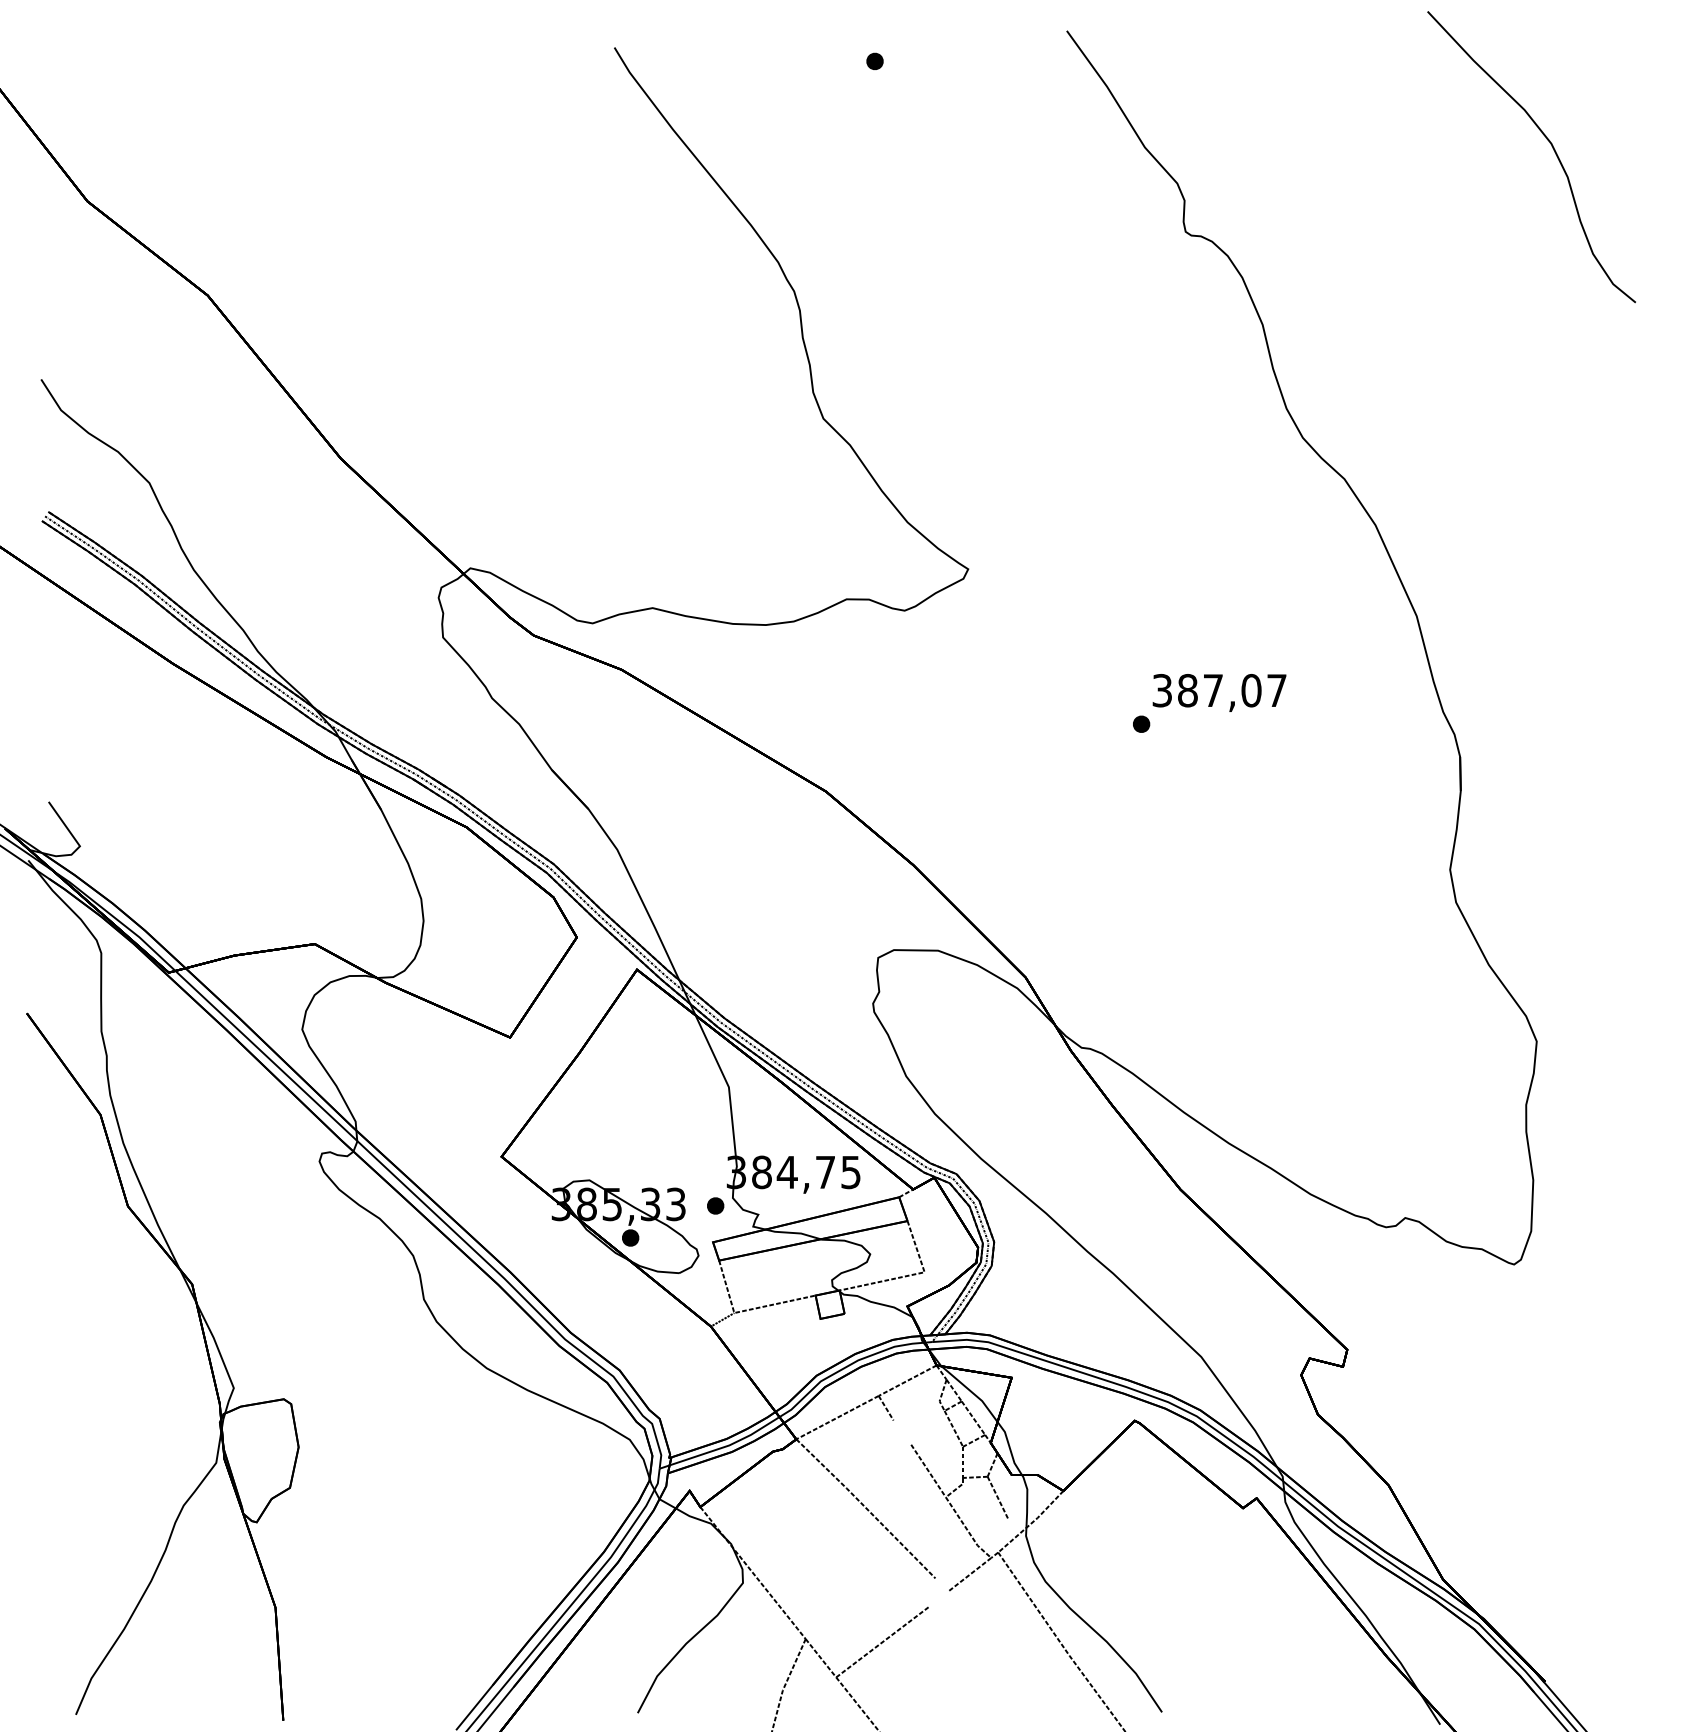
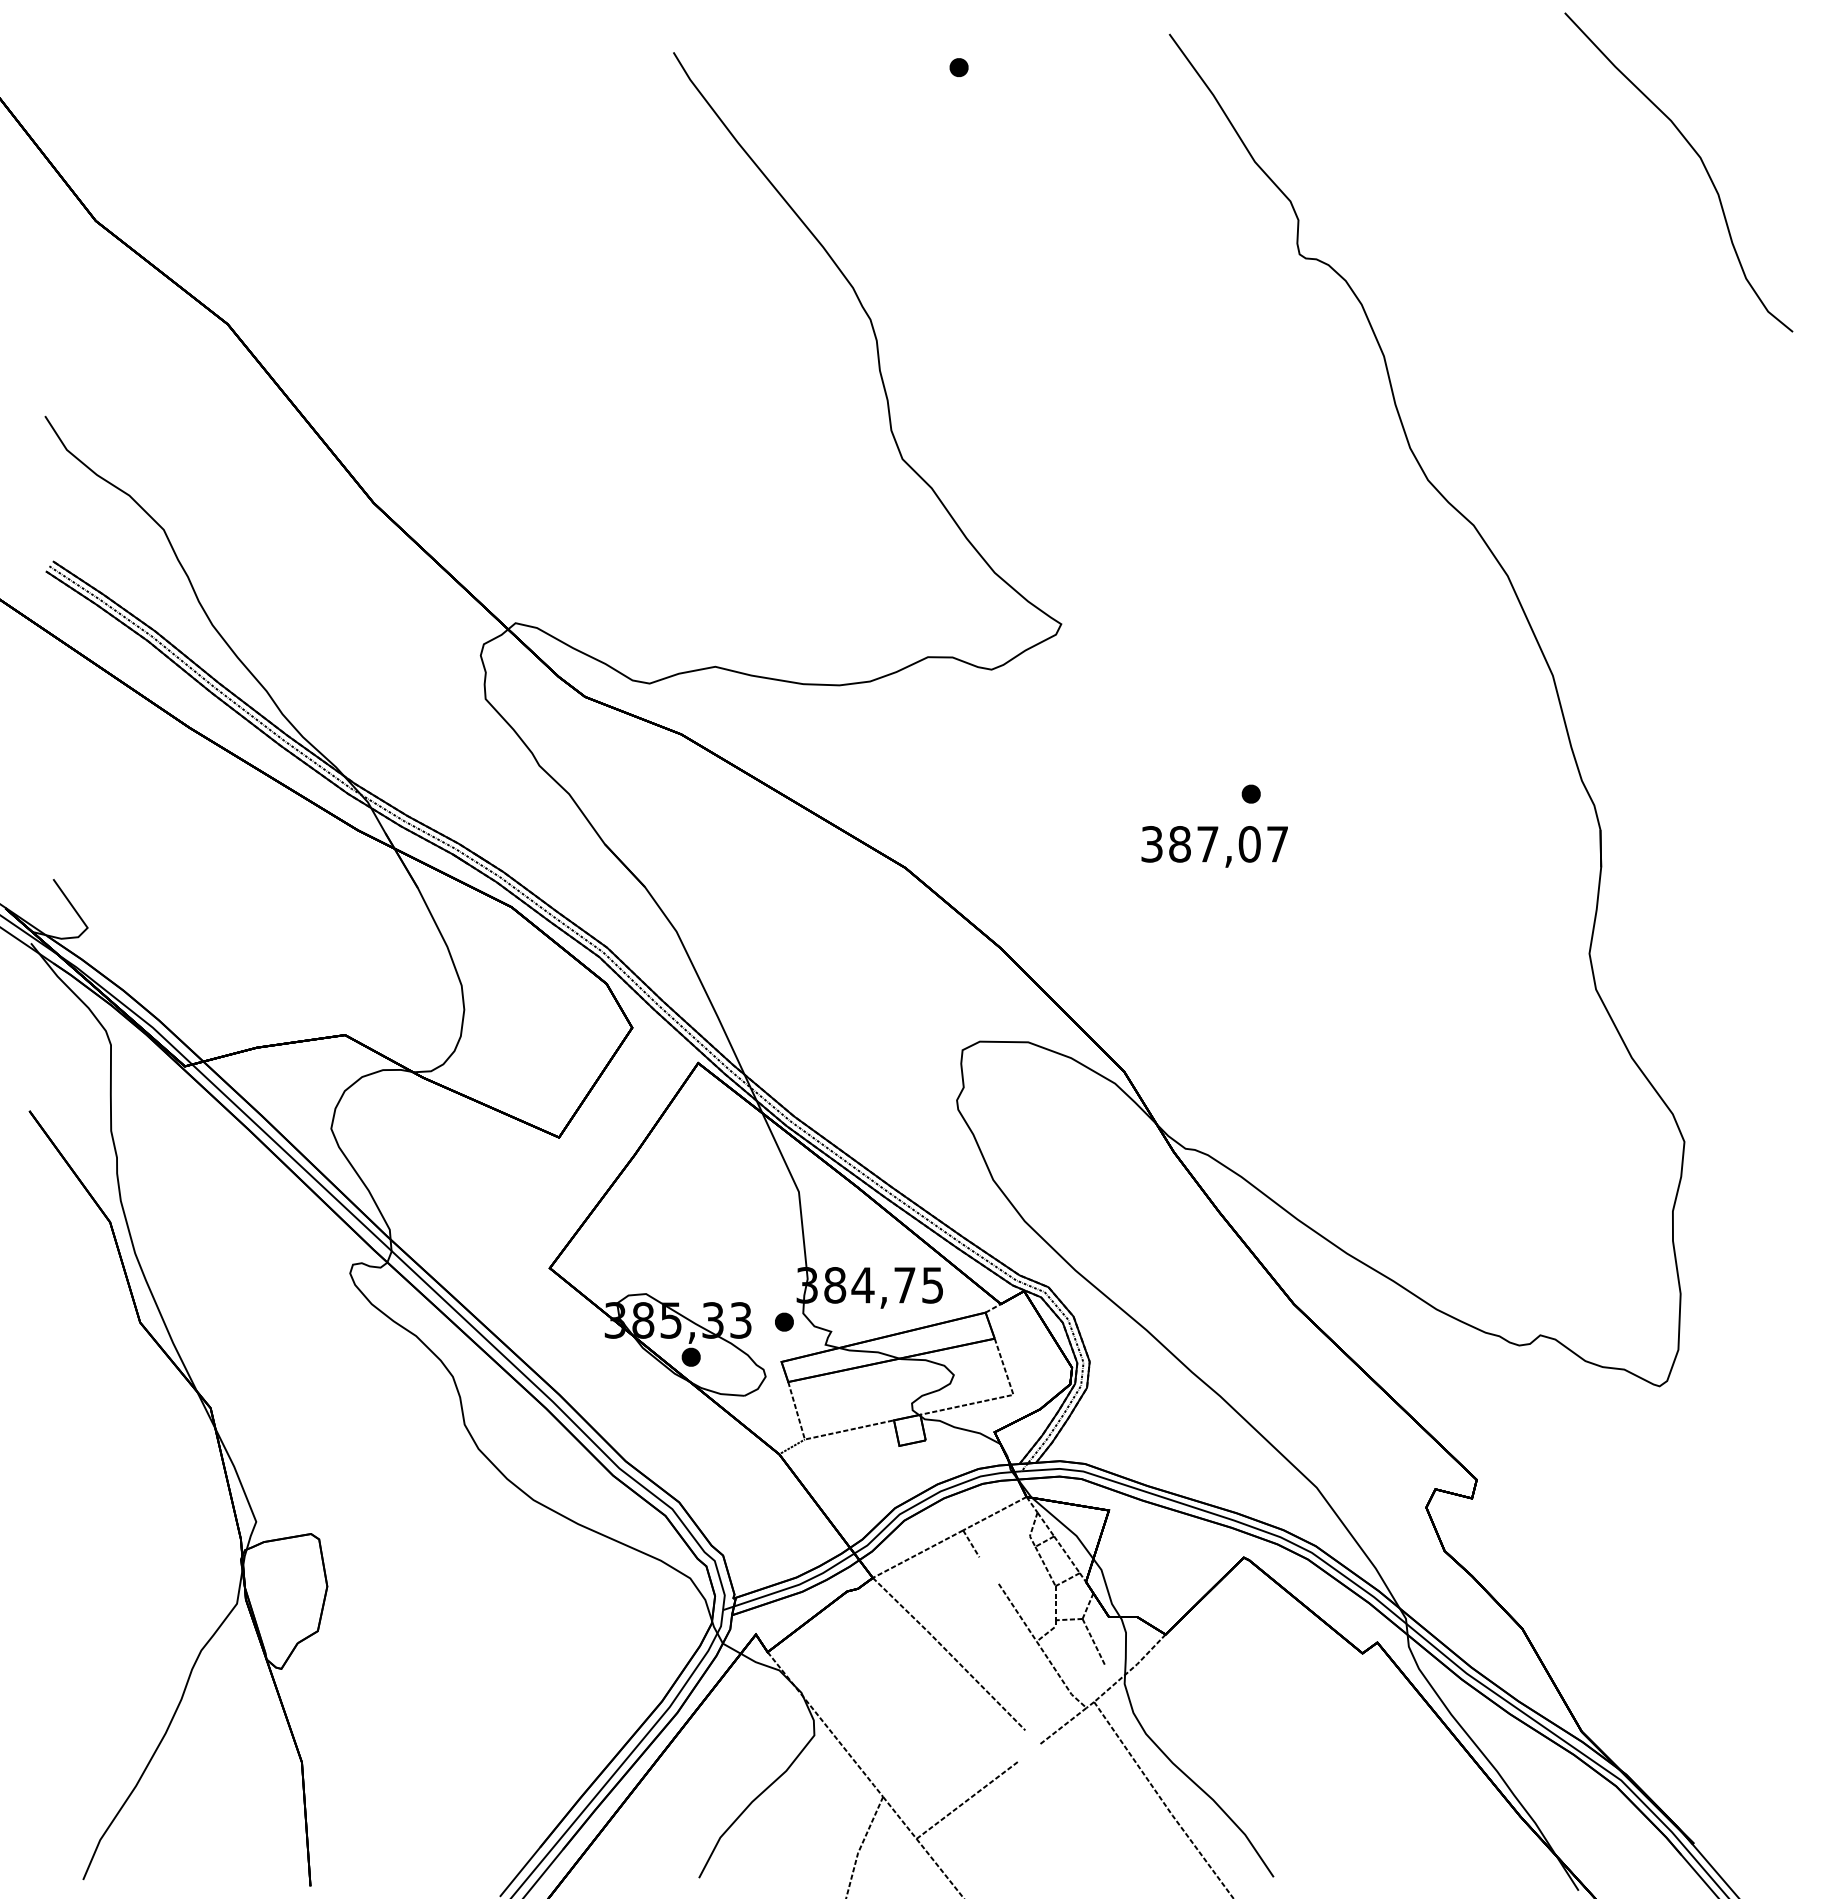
text: (1219, 692) -> (1214, 846), moved

